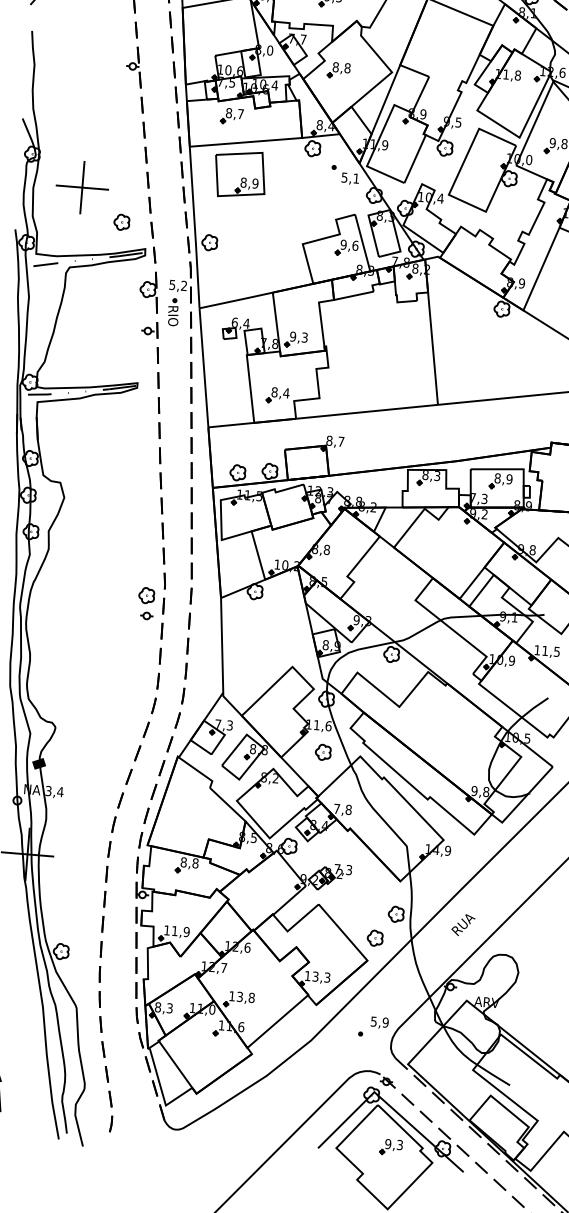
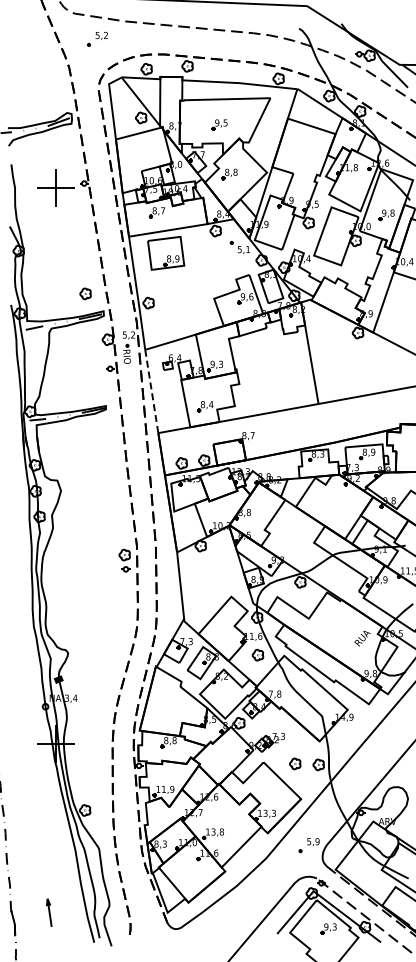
part: (81, 187) -> (55, 187), moved
line: (203, 367) -> (151, 391), solid -> dashed
text: (463, 925) -> (362, 638), moved
part: (375, 937) -> (295, 763), moved

